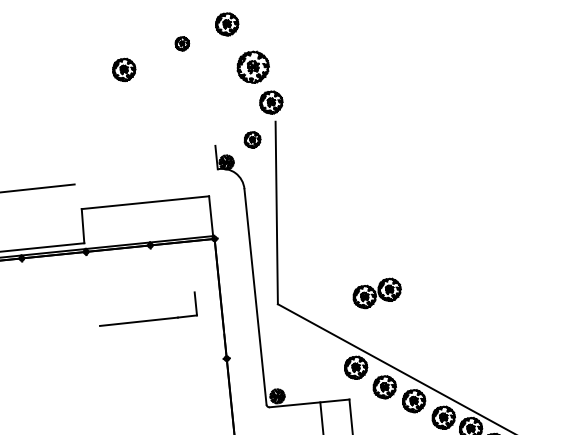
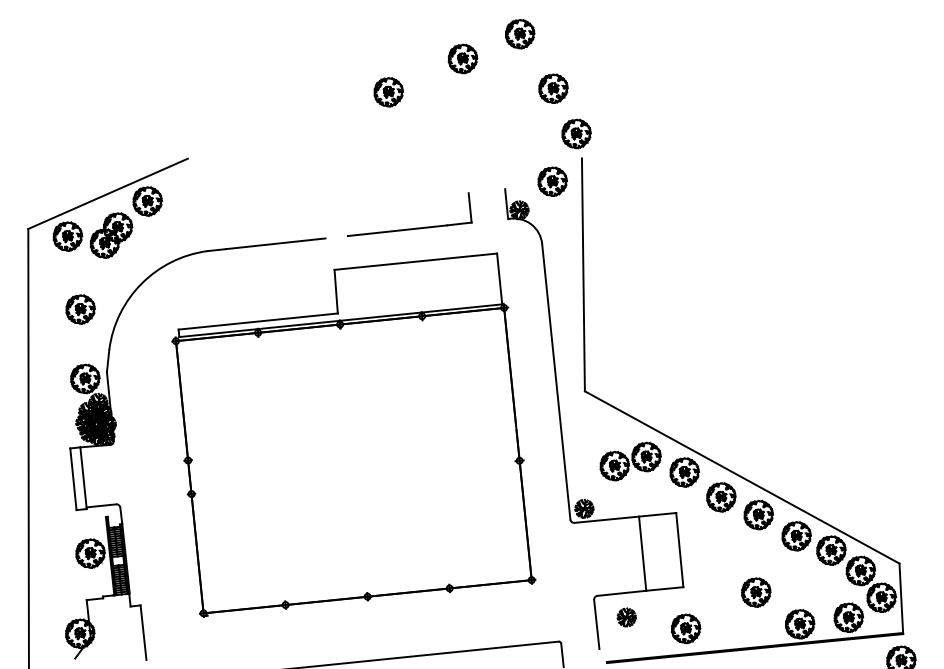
part: (182, 43) -> (462, 58), size x1.67
part: (253, 66) -> (553, 88), size x0.71
part: (252, 139) -> (552, 181), size x1.43
part: (377, 293) -> (630, 461), moved
part: (148, 320) -> (409, 228), moved

